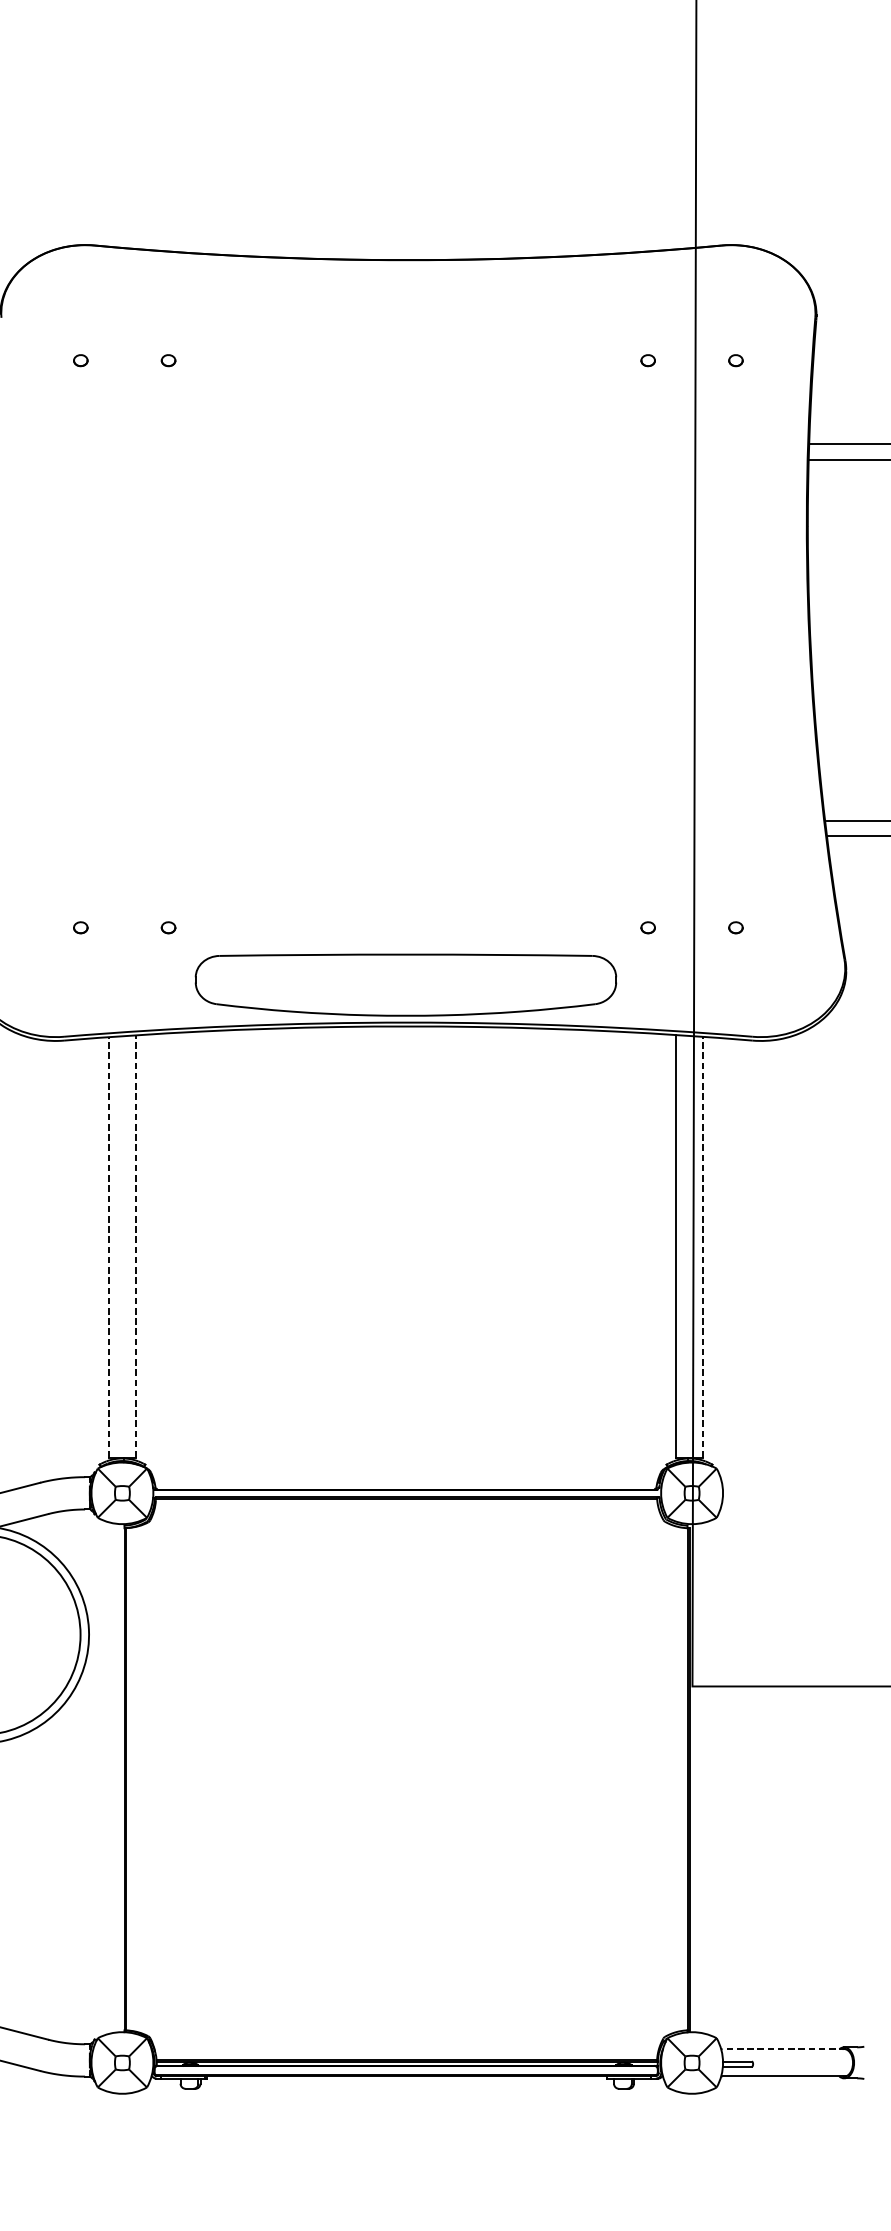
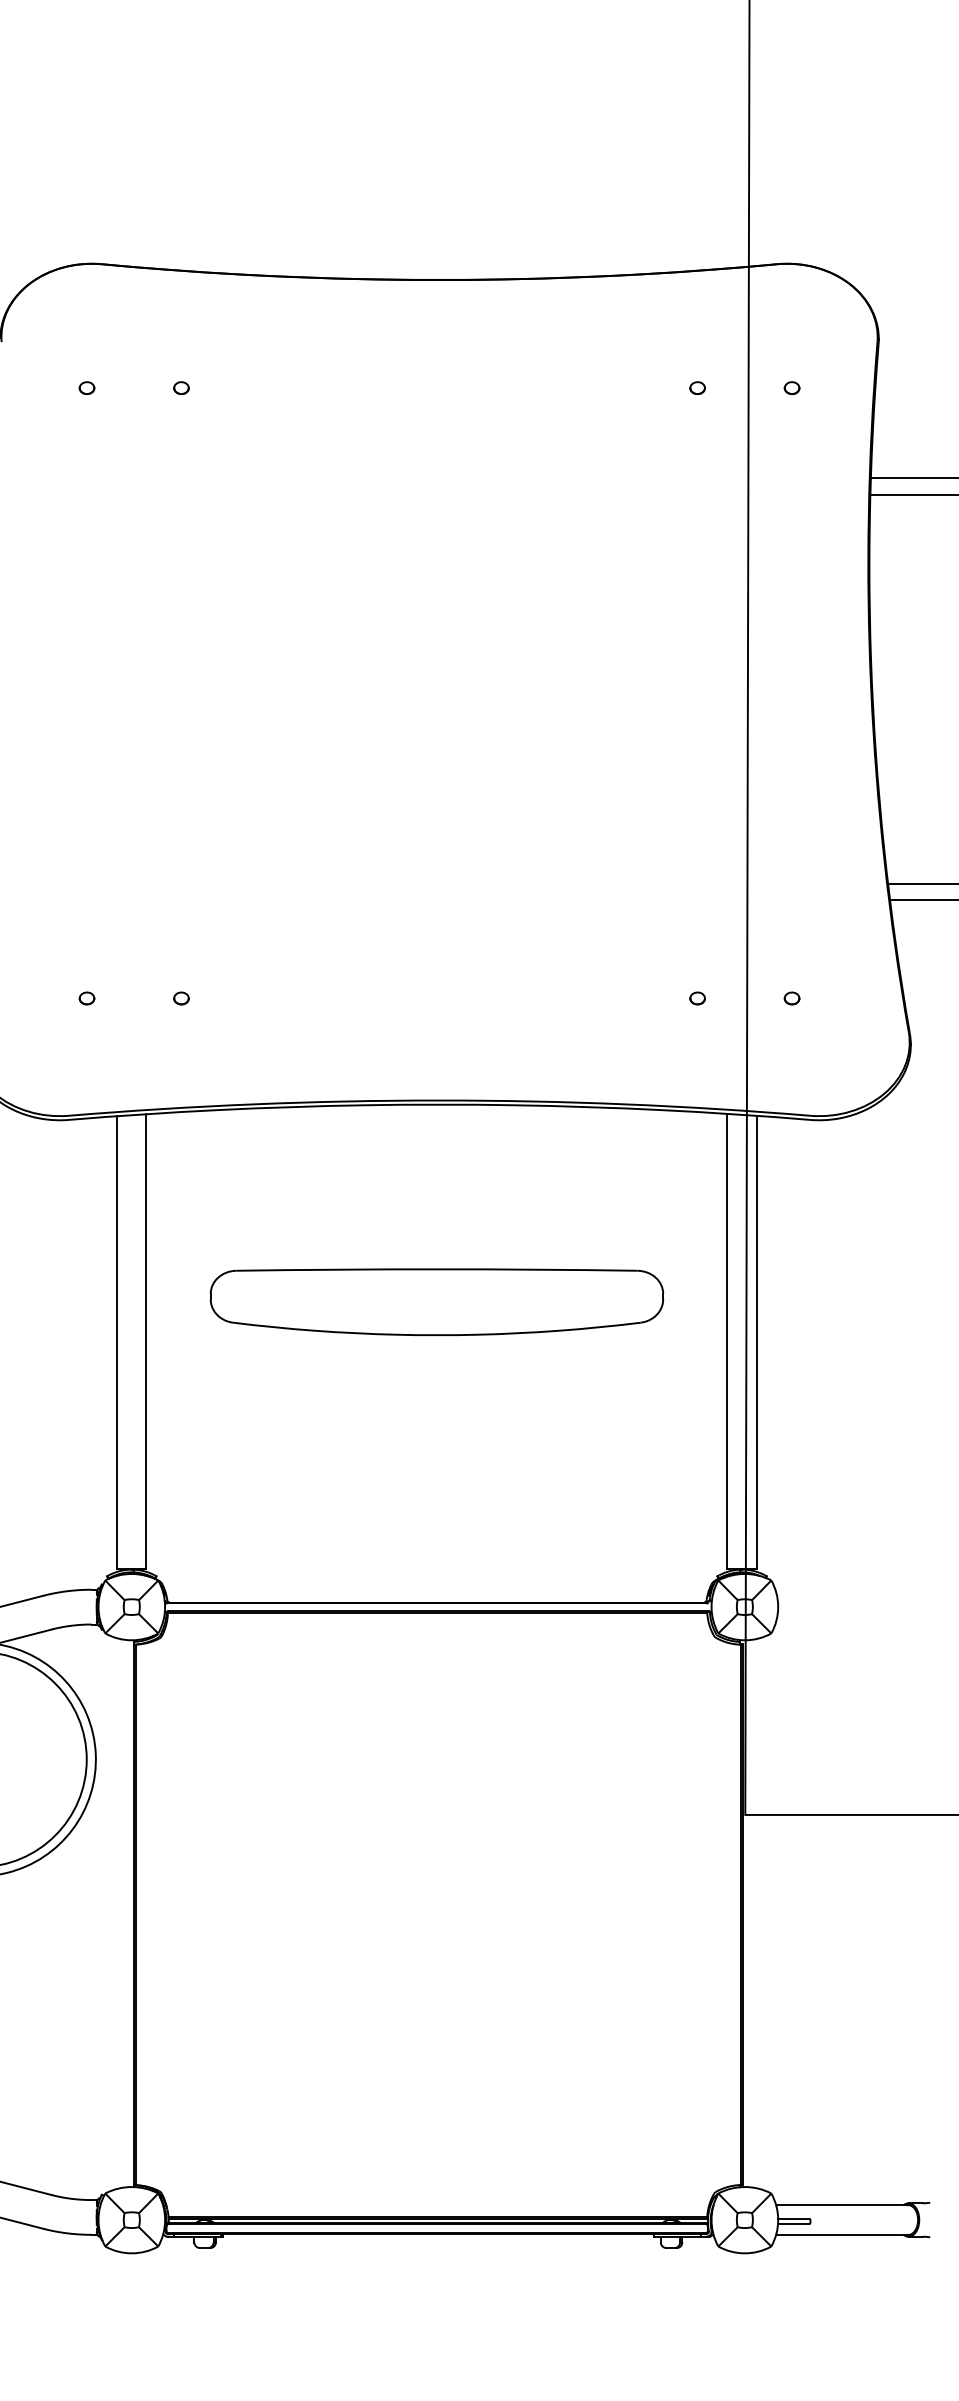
part: (405, 984) -> (436, 1301), moved
line: (136, 1245) -> (146, 1340), dashed -> solid
line: (109, 1246) -> (117, 1341), dashed -> solid
line: (702, 1246) -> (756, 1341), dashed -> solid
line: (783, 2049) -> (843, 2205), dashed -> solid

